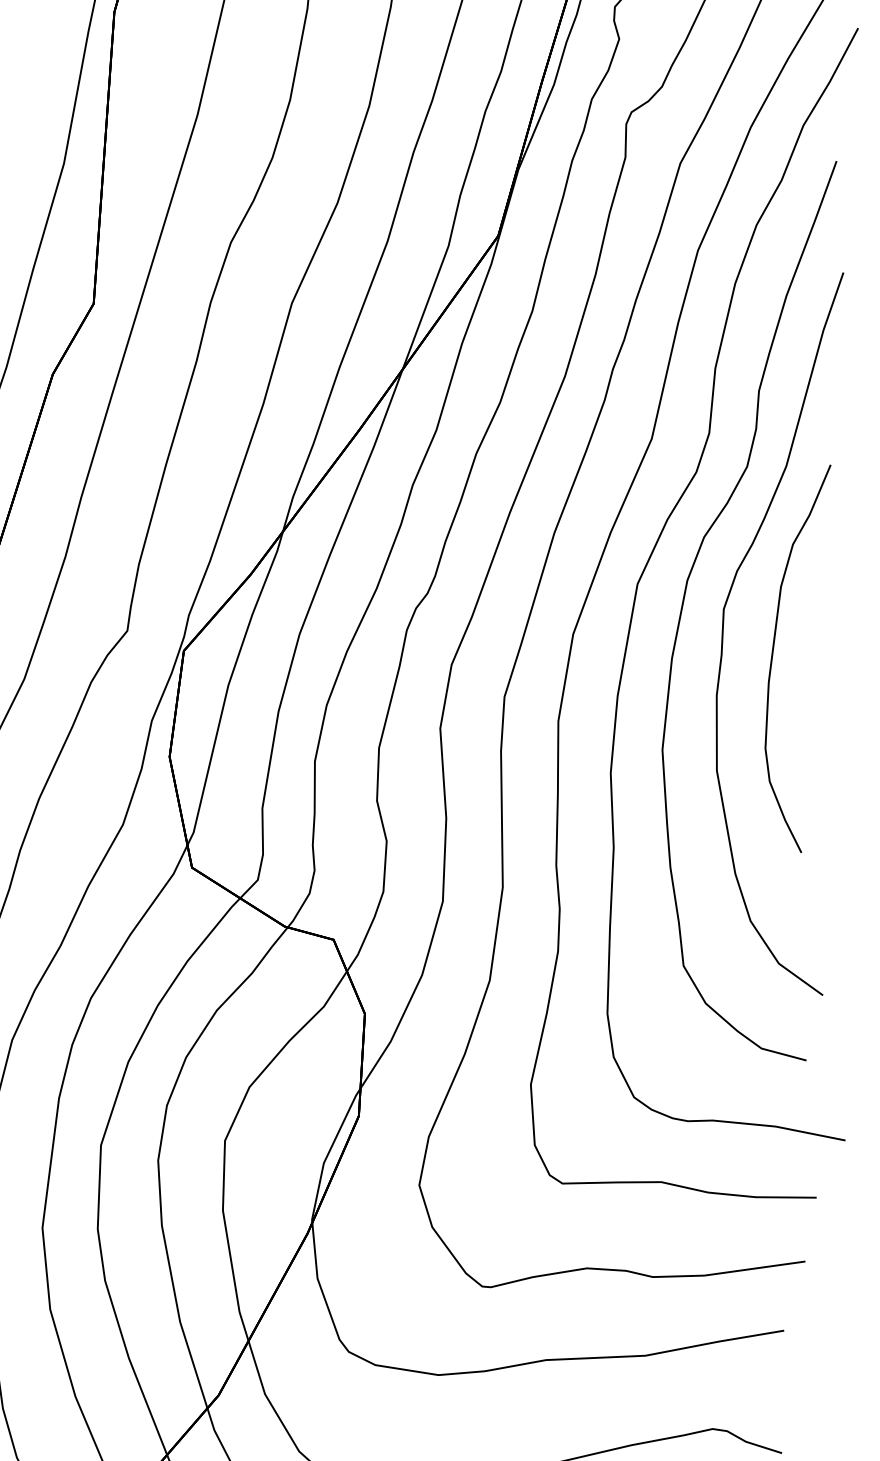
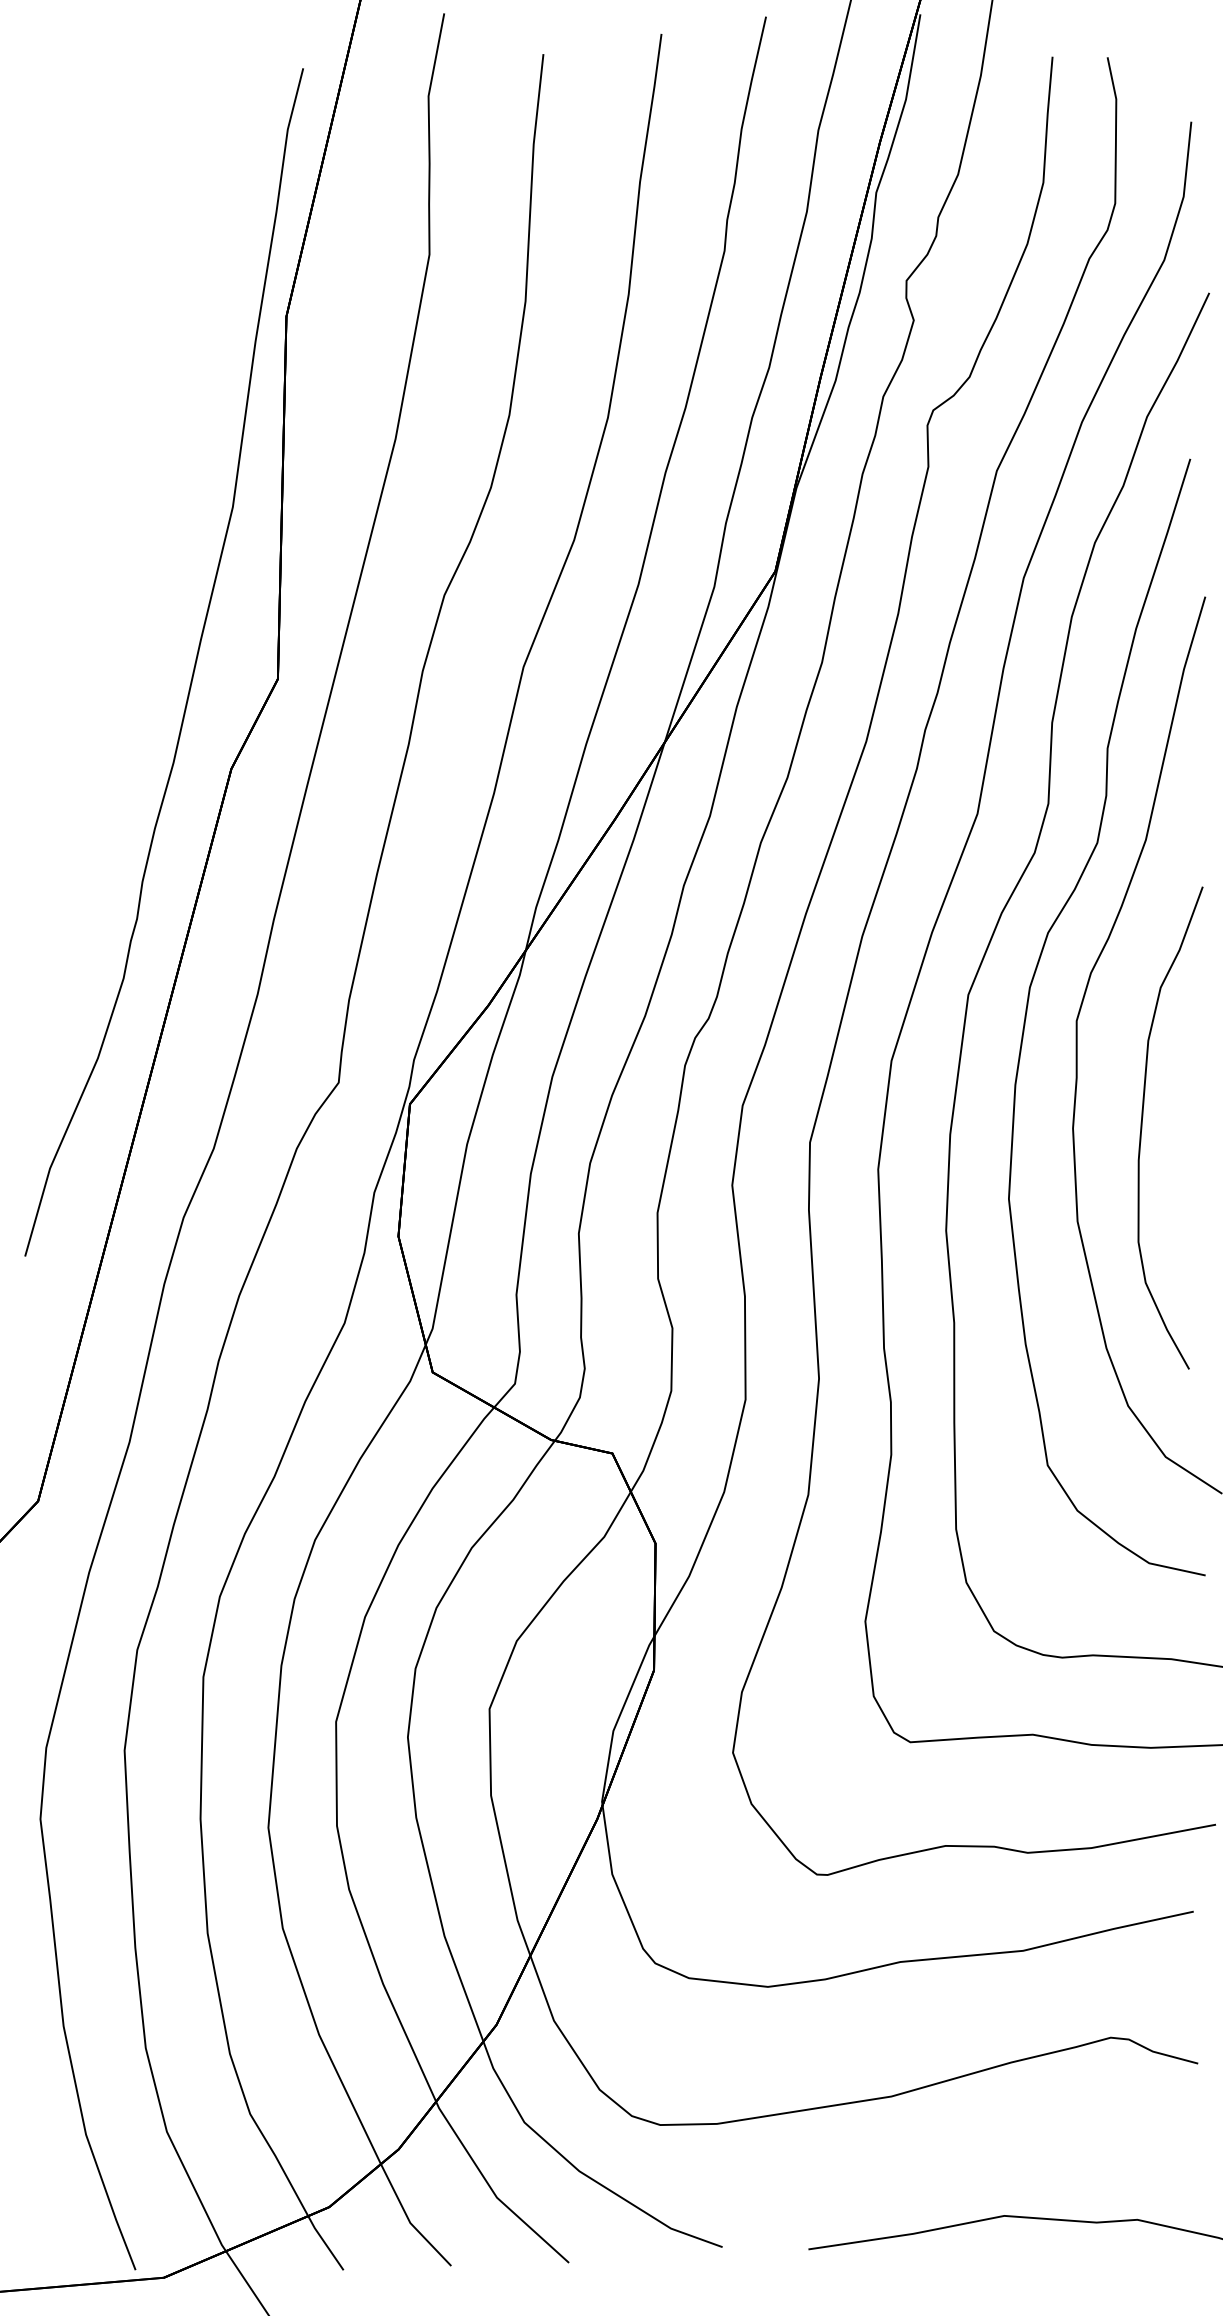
part: (773, 656) -> (1142, 1127), moved

